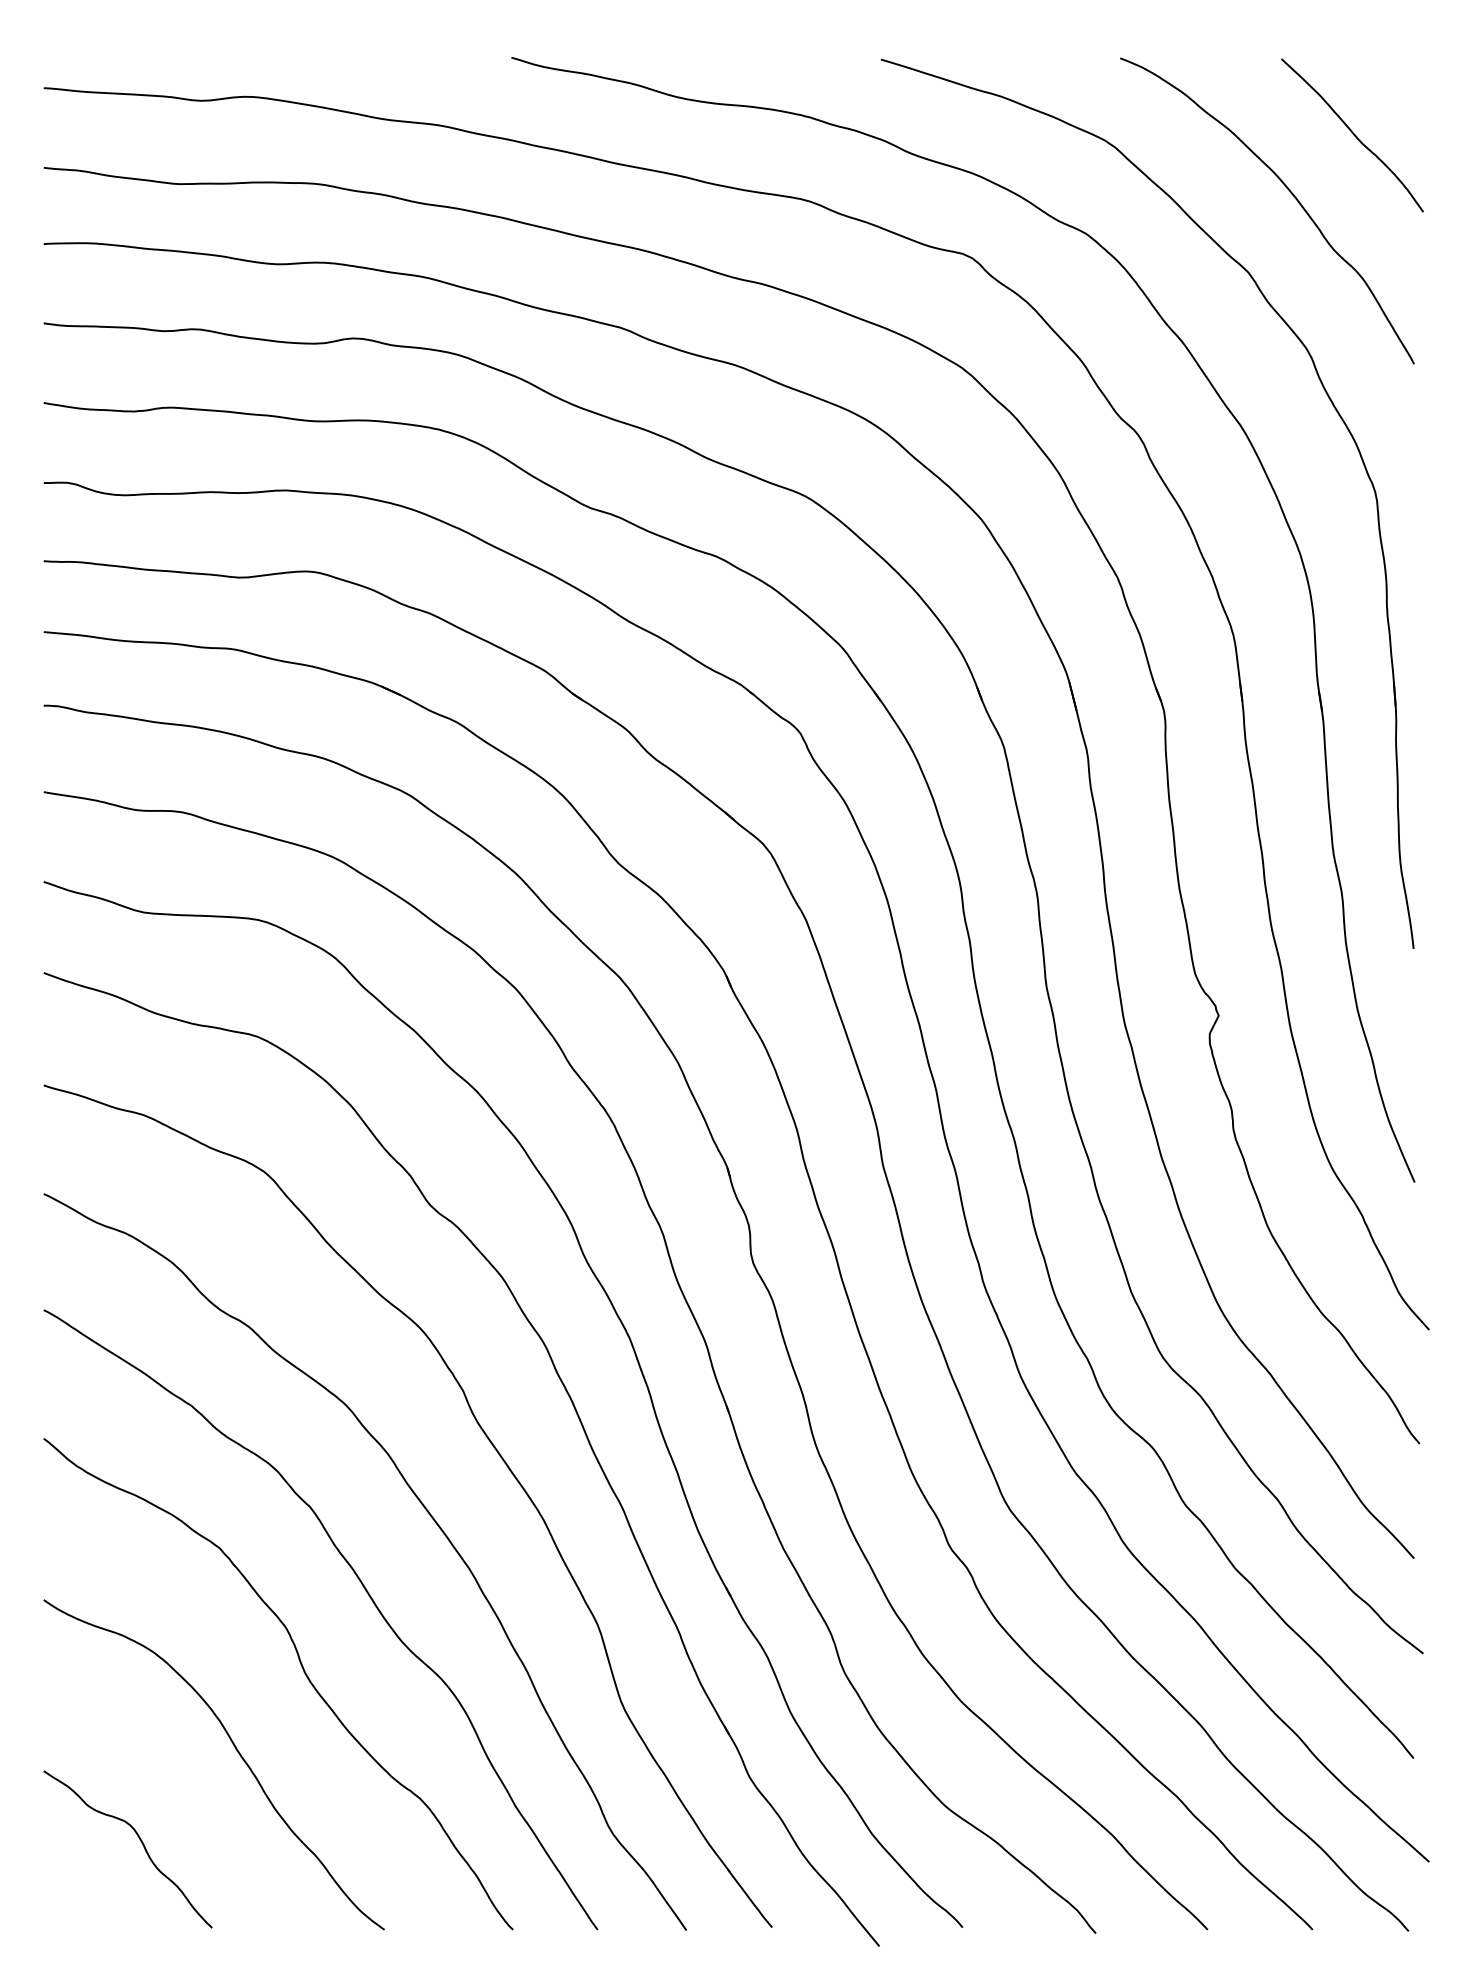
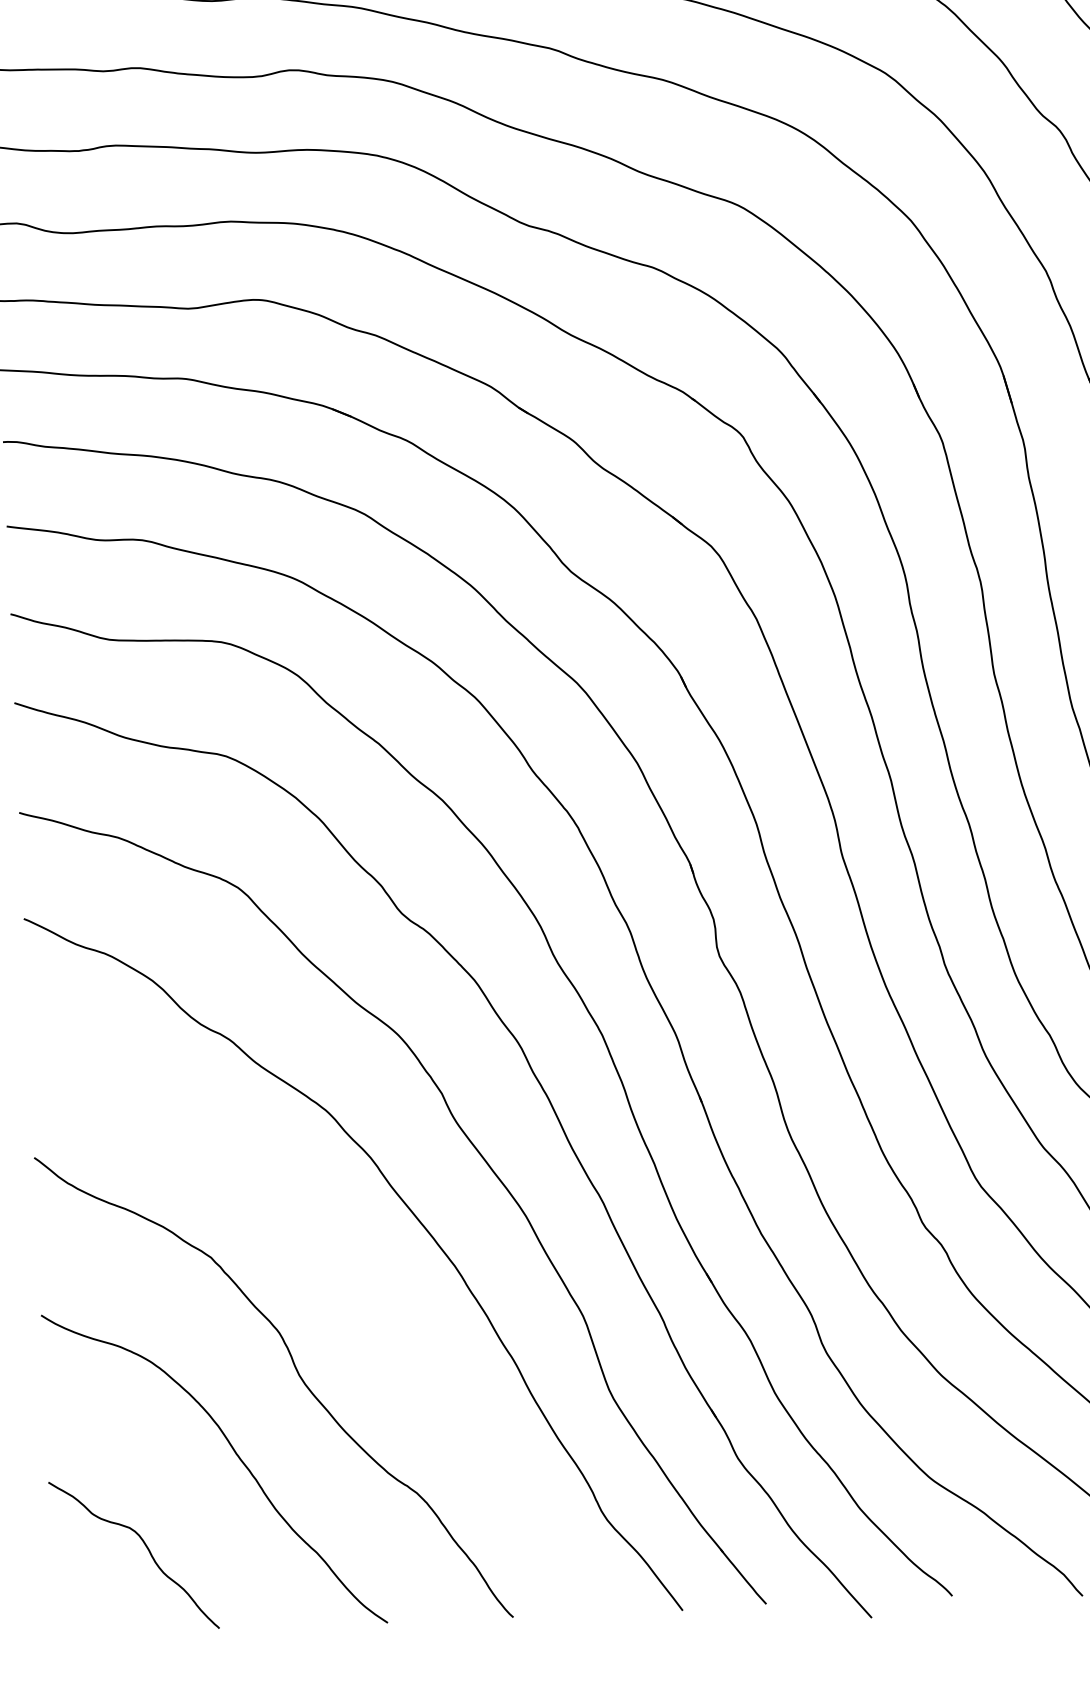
curve: (365, 1591) -> (354, 1293), removed

